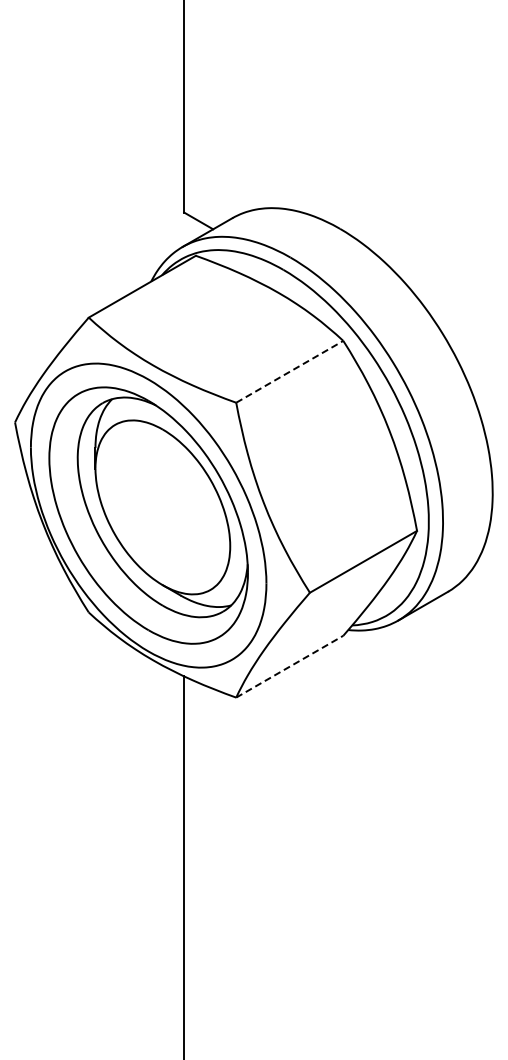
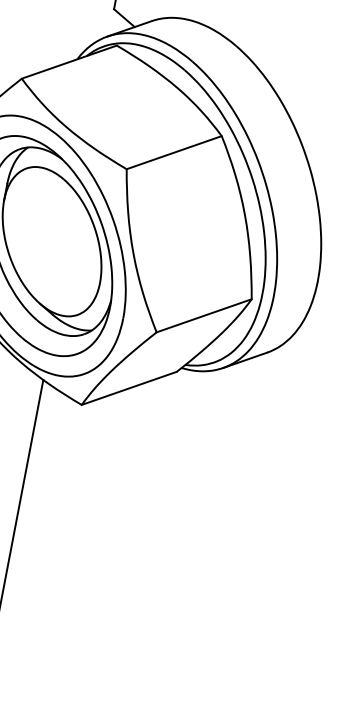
line: (289, 371) -> (174, 152), dashed -> solid
line: (289, 666) -> (129, 388), dashed -> solid

